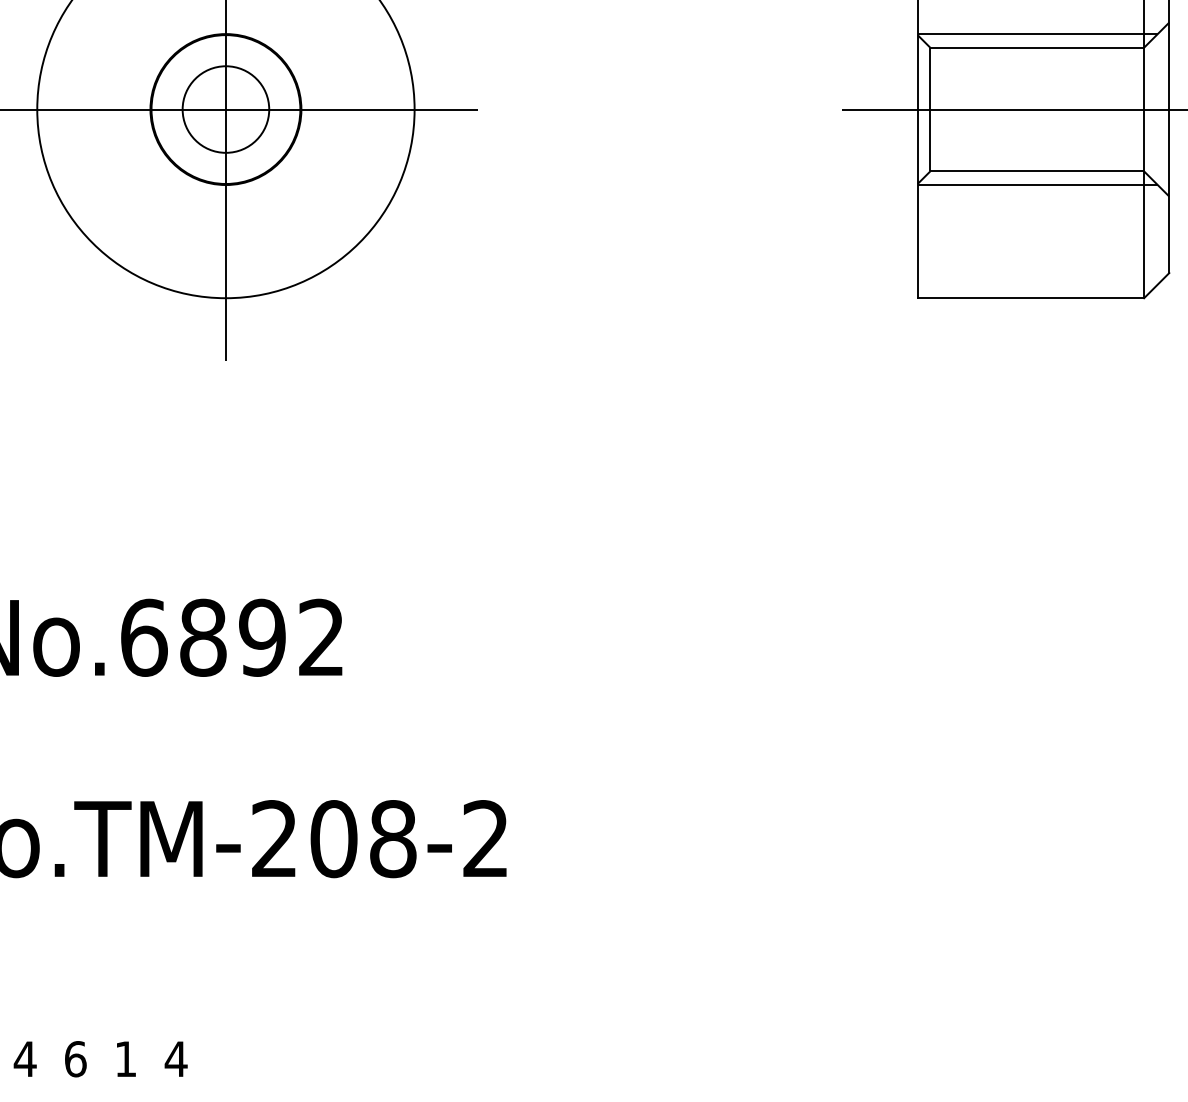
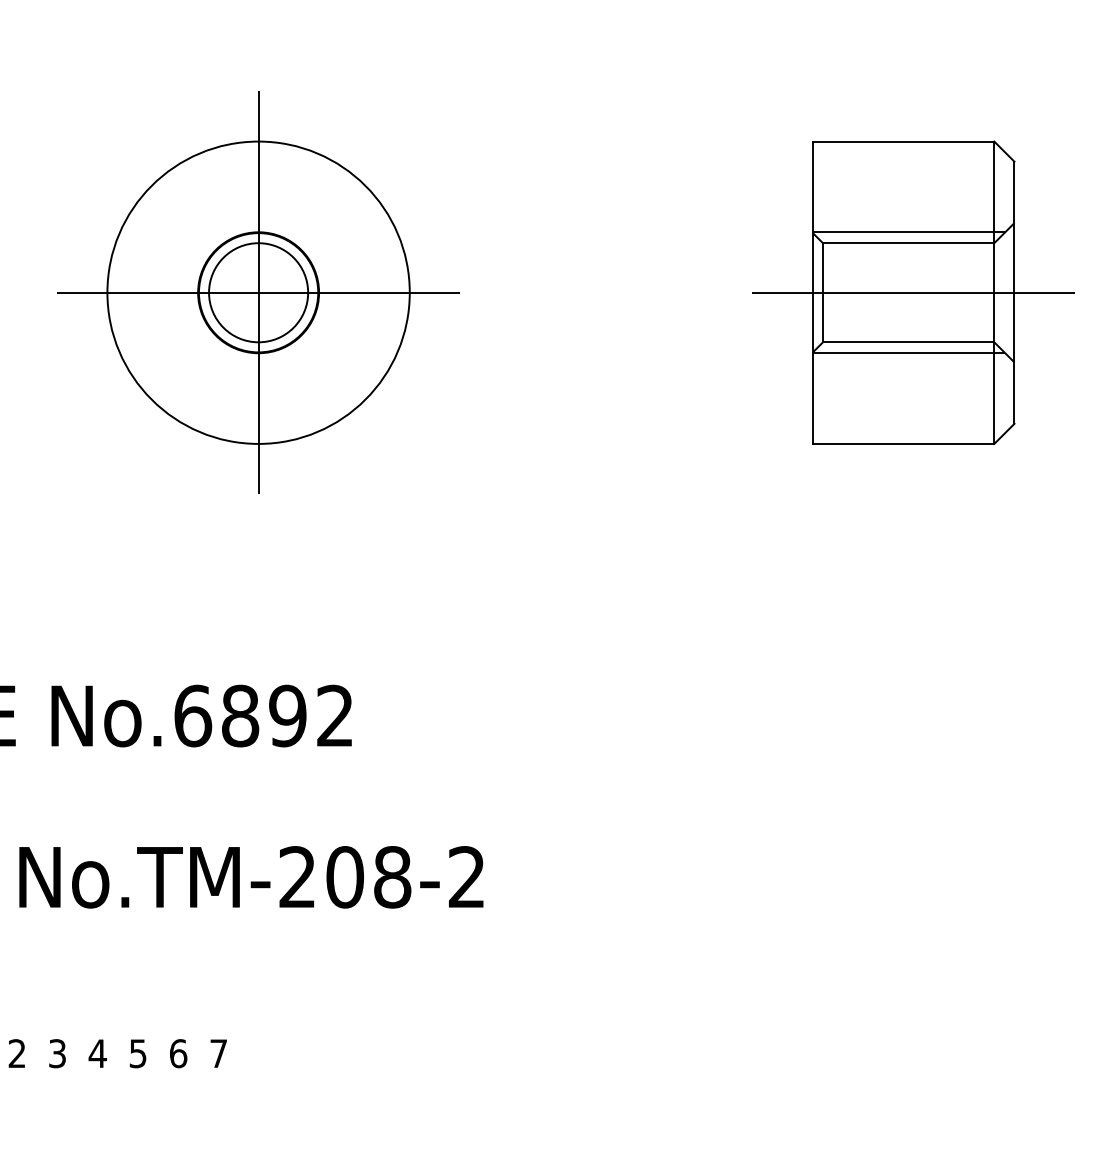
circle: (225, 109) -> (258, 292), size x1.43
text: (76, 1058) -> (138, 1053), 6 -> 5
text: (125, 1058) -> (178, 1053), 1 -> 6
text: (175, 1058) -> (218, 1053), 4 -> 7

